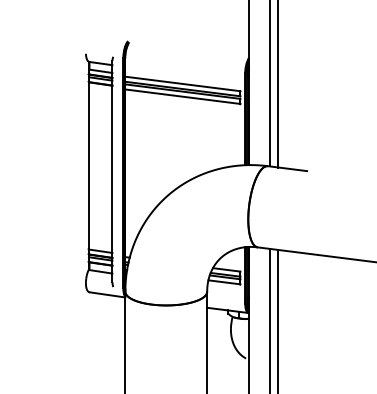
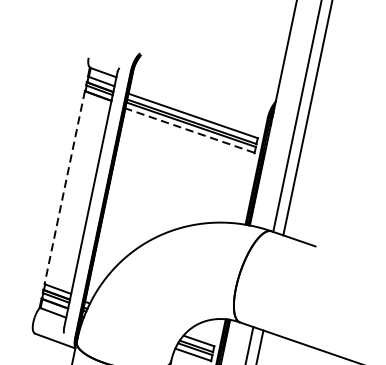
line: (182, 96) -> (189, 130), solid -> dashed
line: (88, 165) -> (64, 187), solid -> dashed

